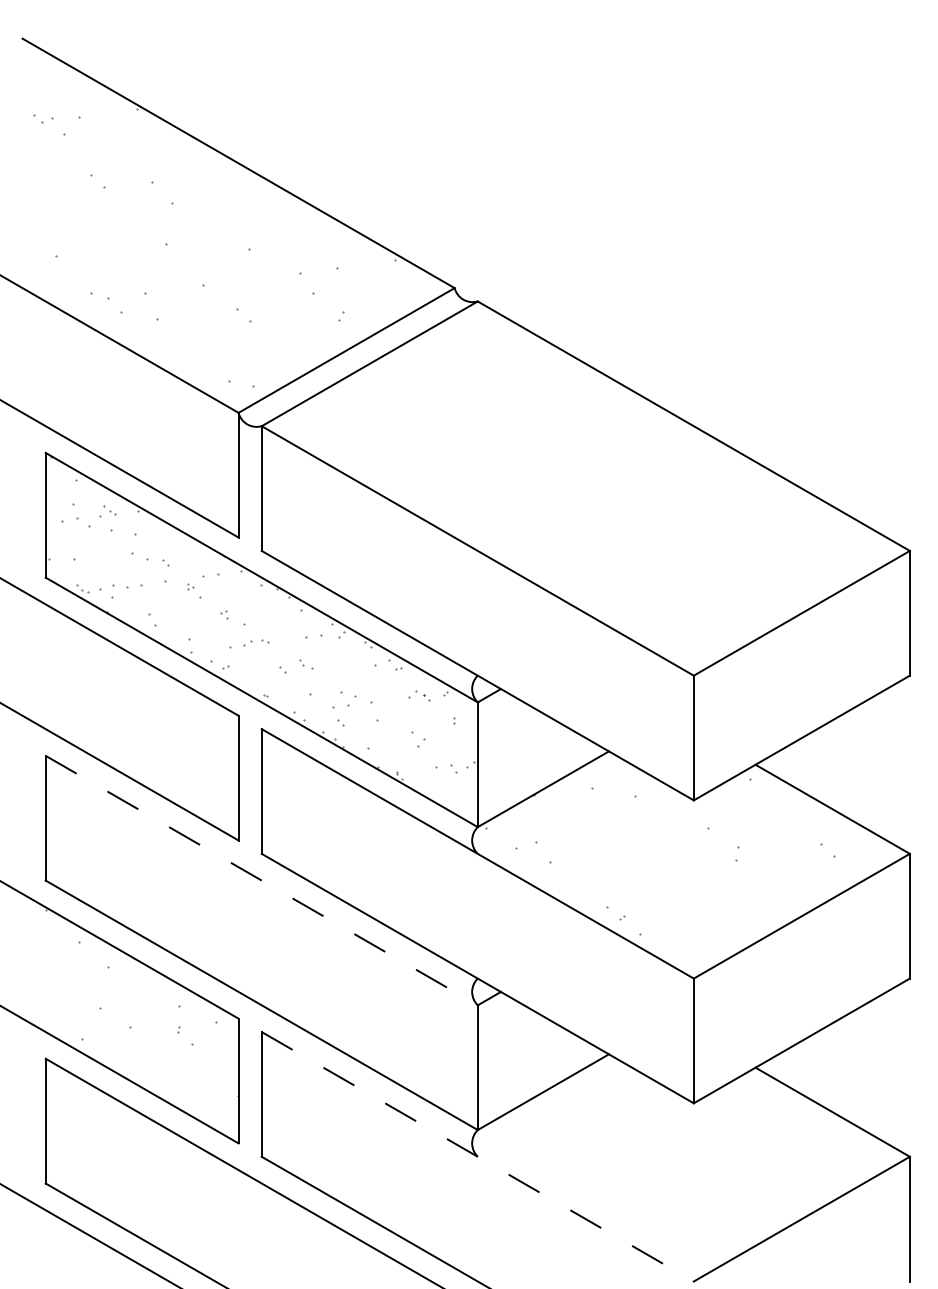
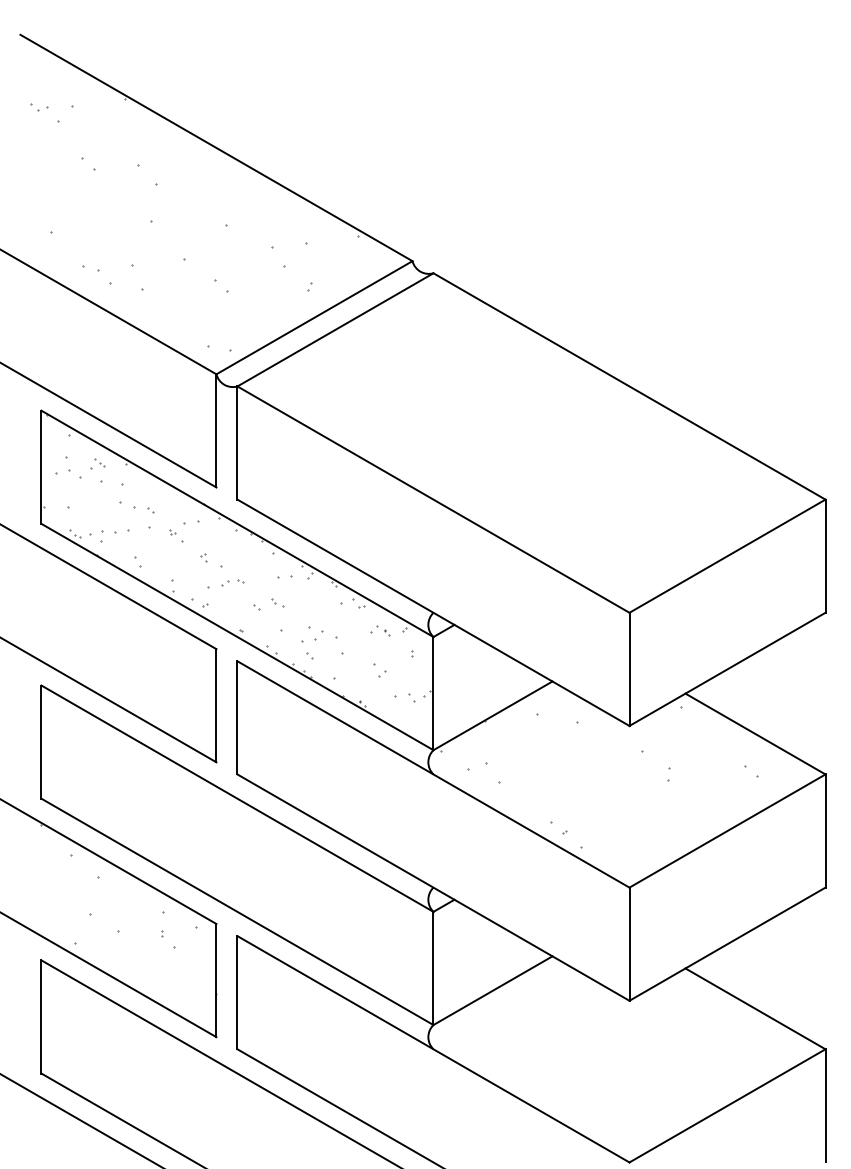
line: (262, 880) -> (238, 798), dashed -> solid
line: (478, 1157) -> (434, 1049), dashed -> solid

